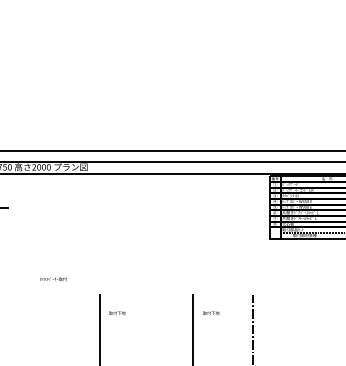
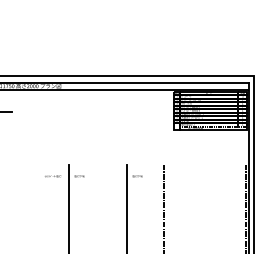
text: (52, 279) -> (52, 176), moved

